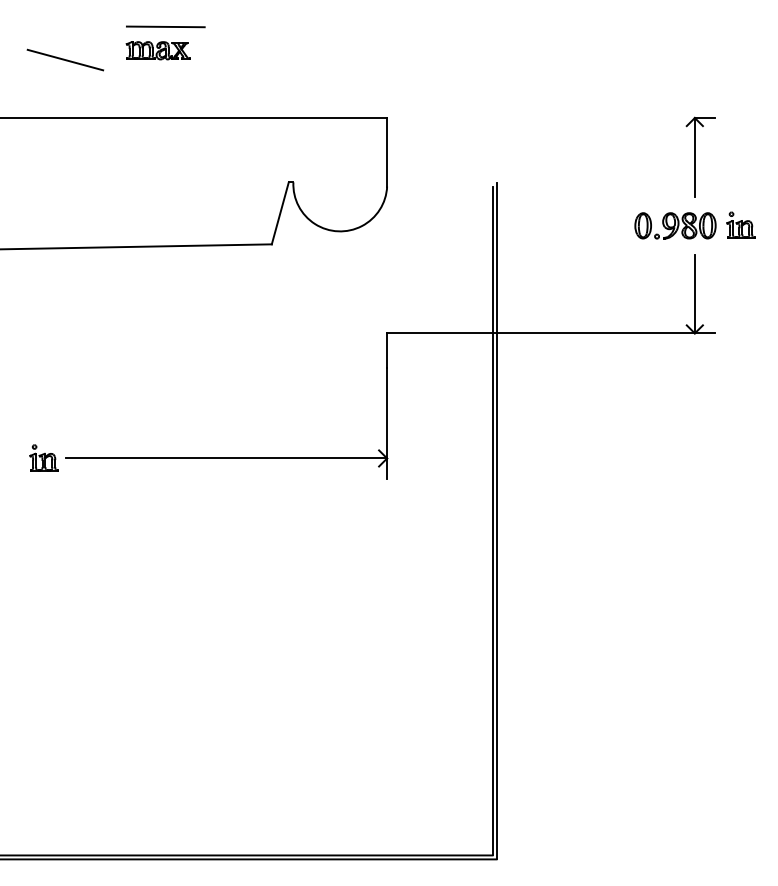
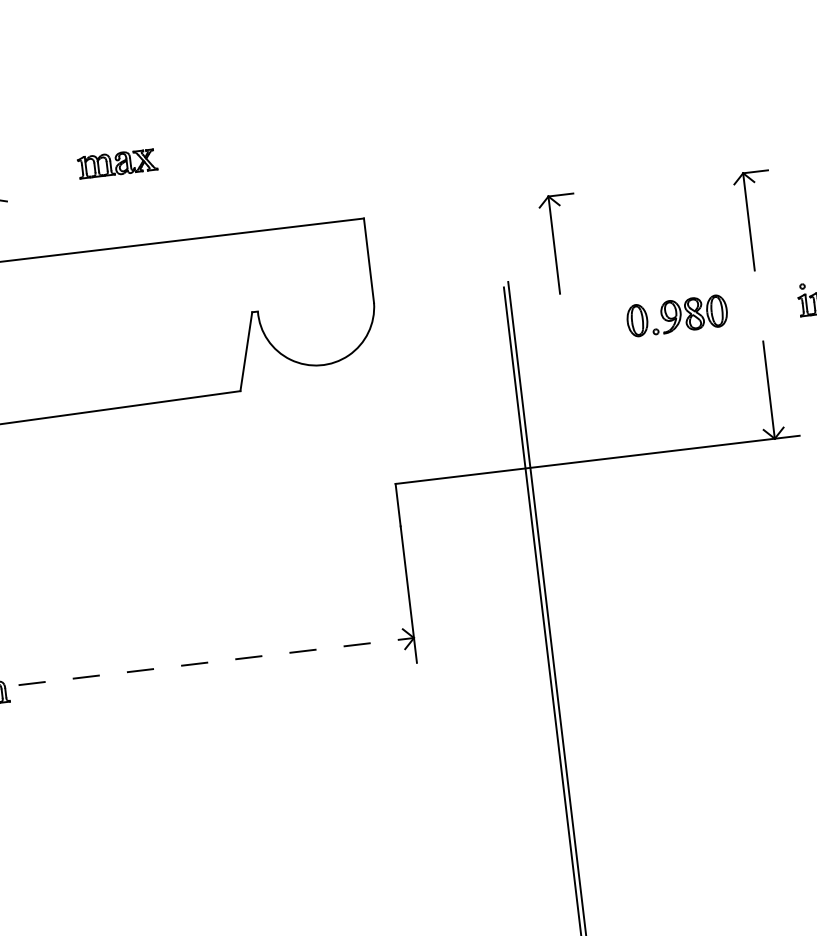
line: (165, 26) -> (77, 138), removed
part: (157, 50) -> (116, 163), moved
part: (542, 156) -> (561, 243), added
part: (675, 225) -> (677, 315), moved
line: (227, 458) -> (217, 661), solid -> dashed

